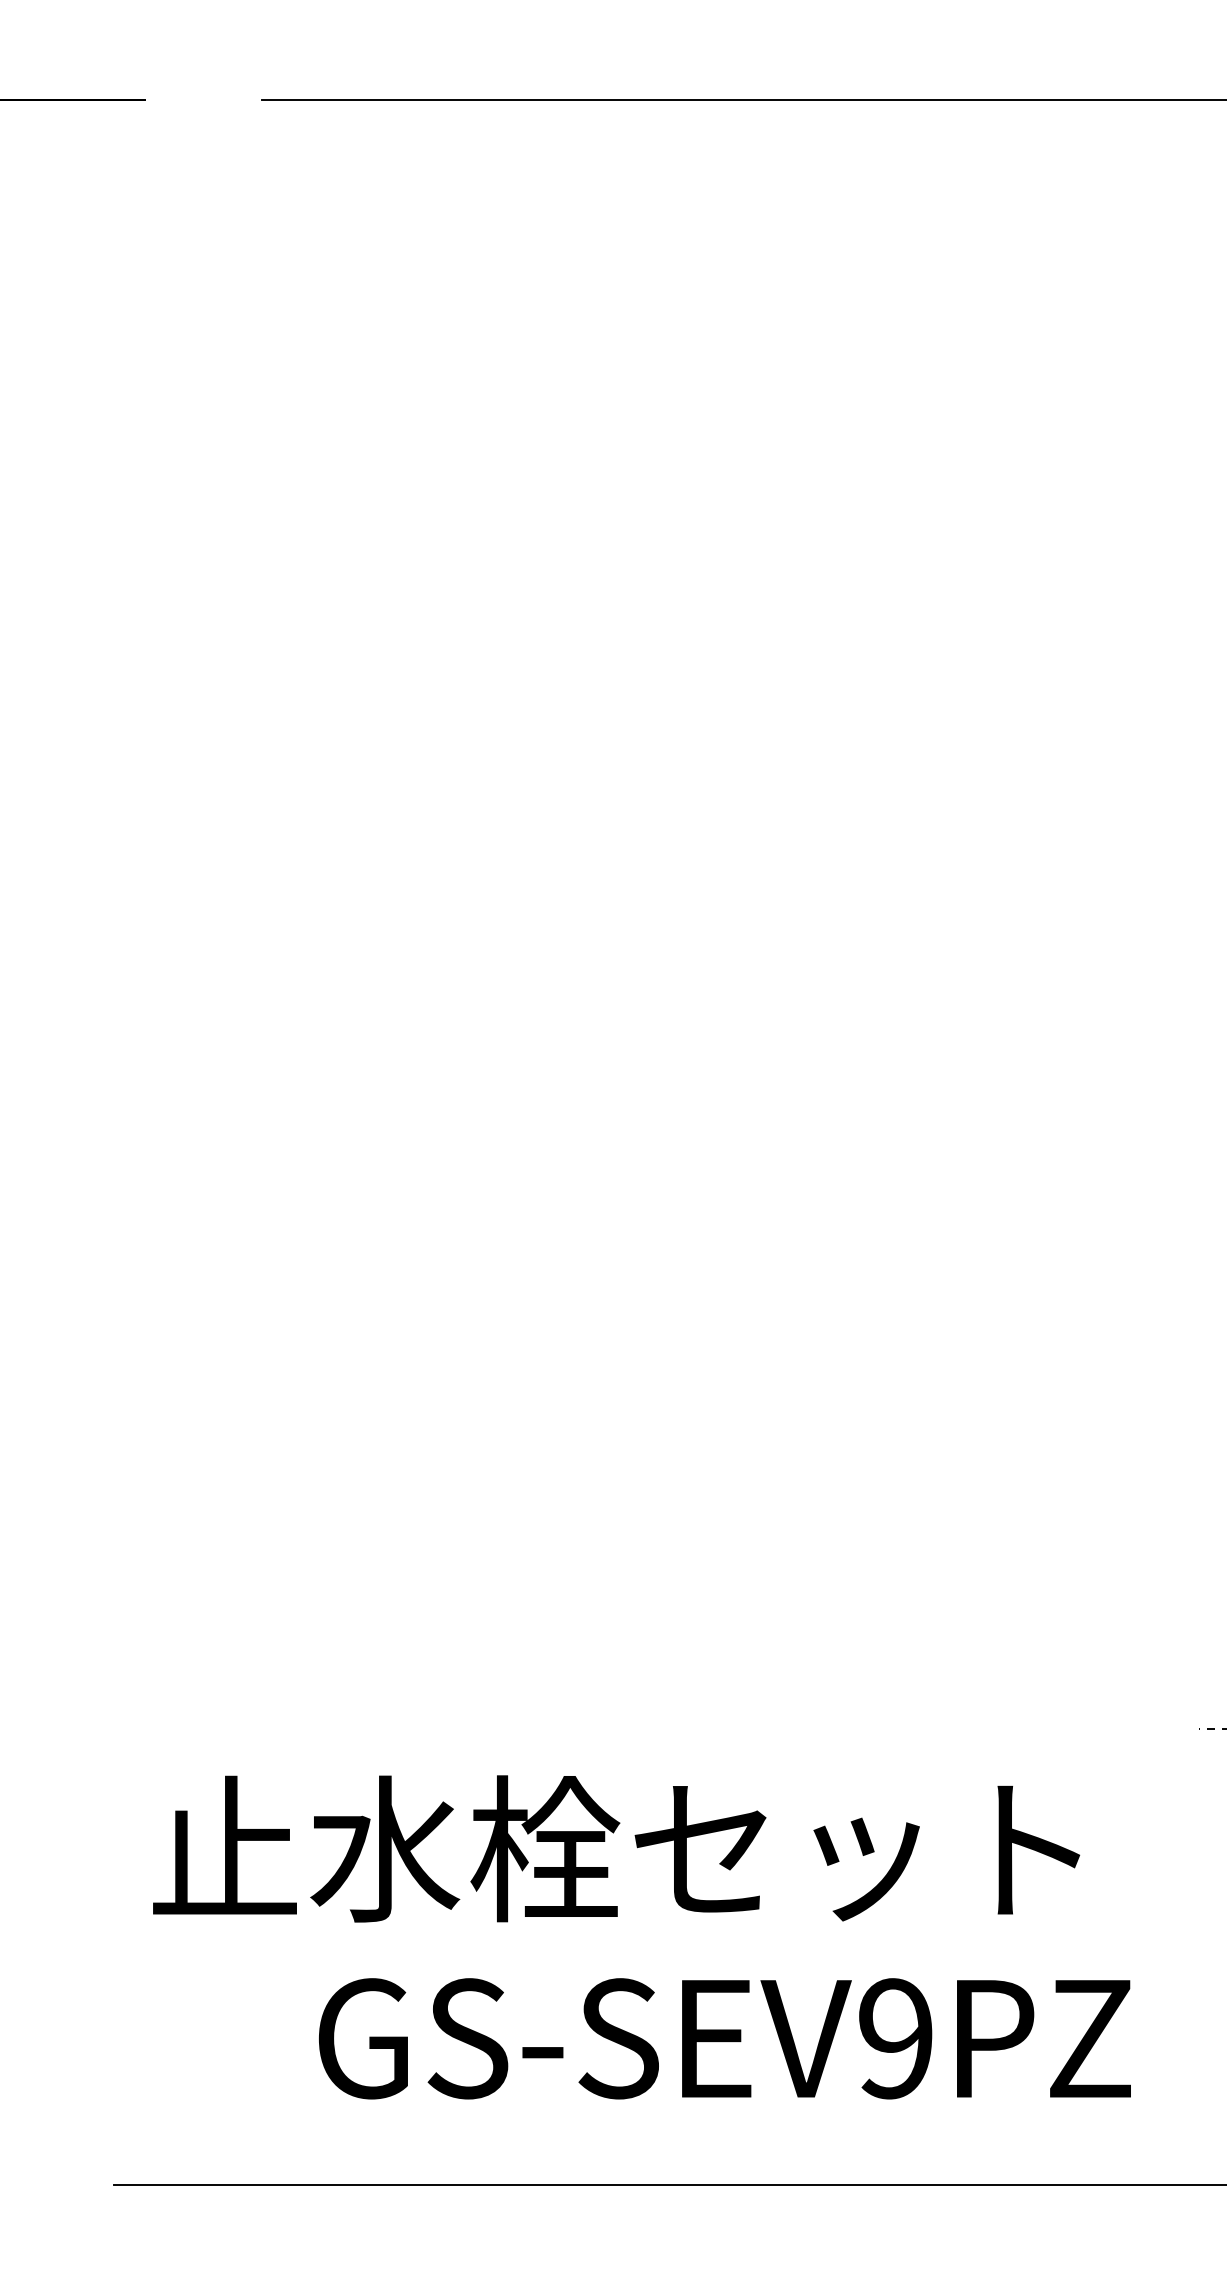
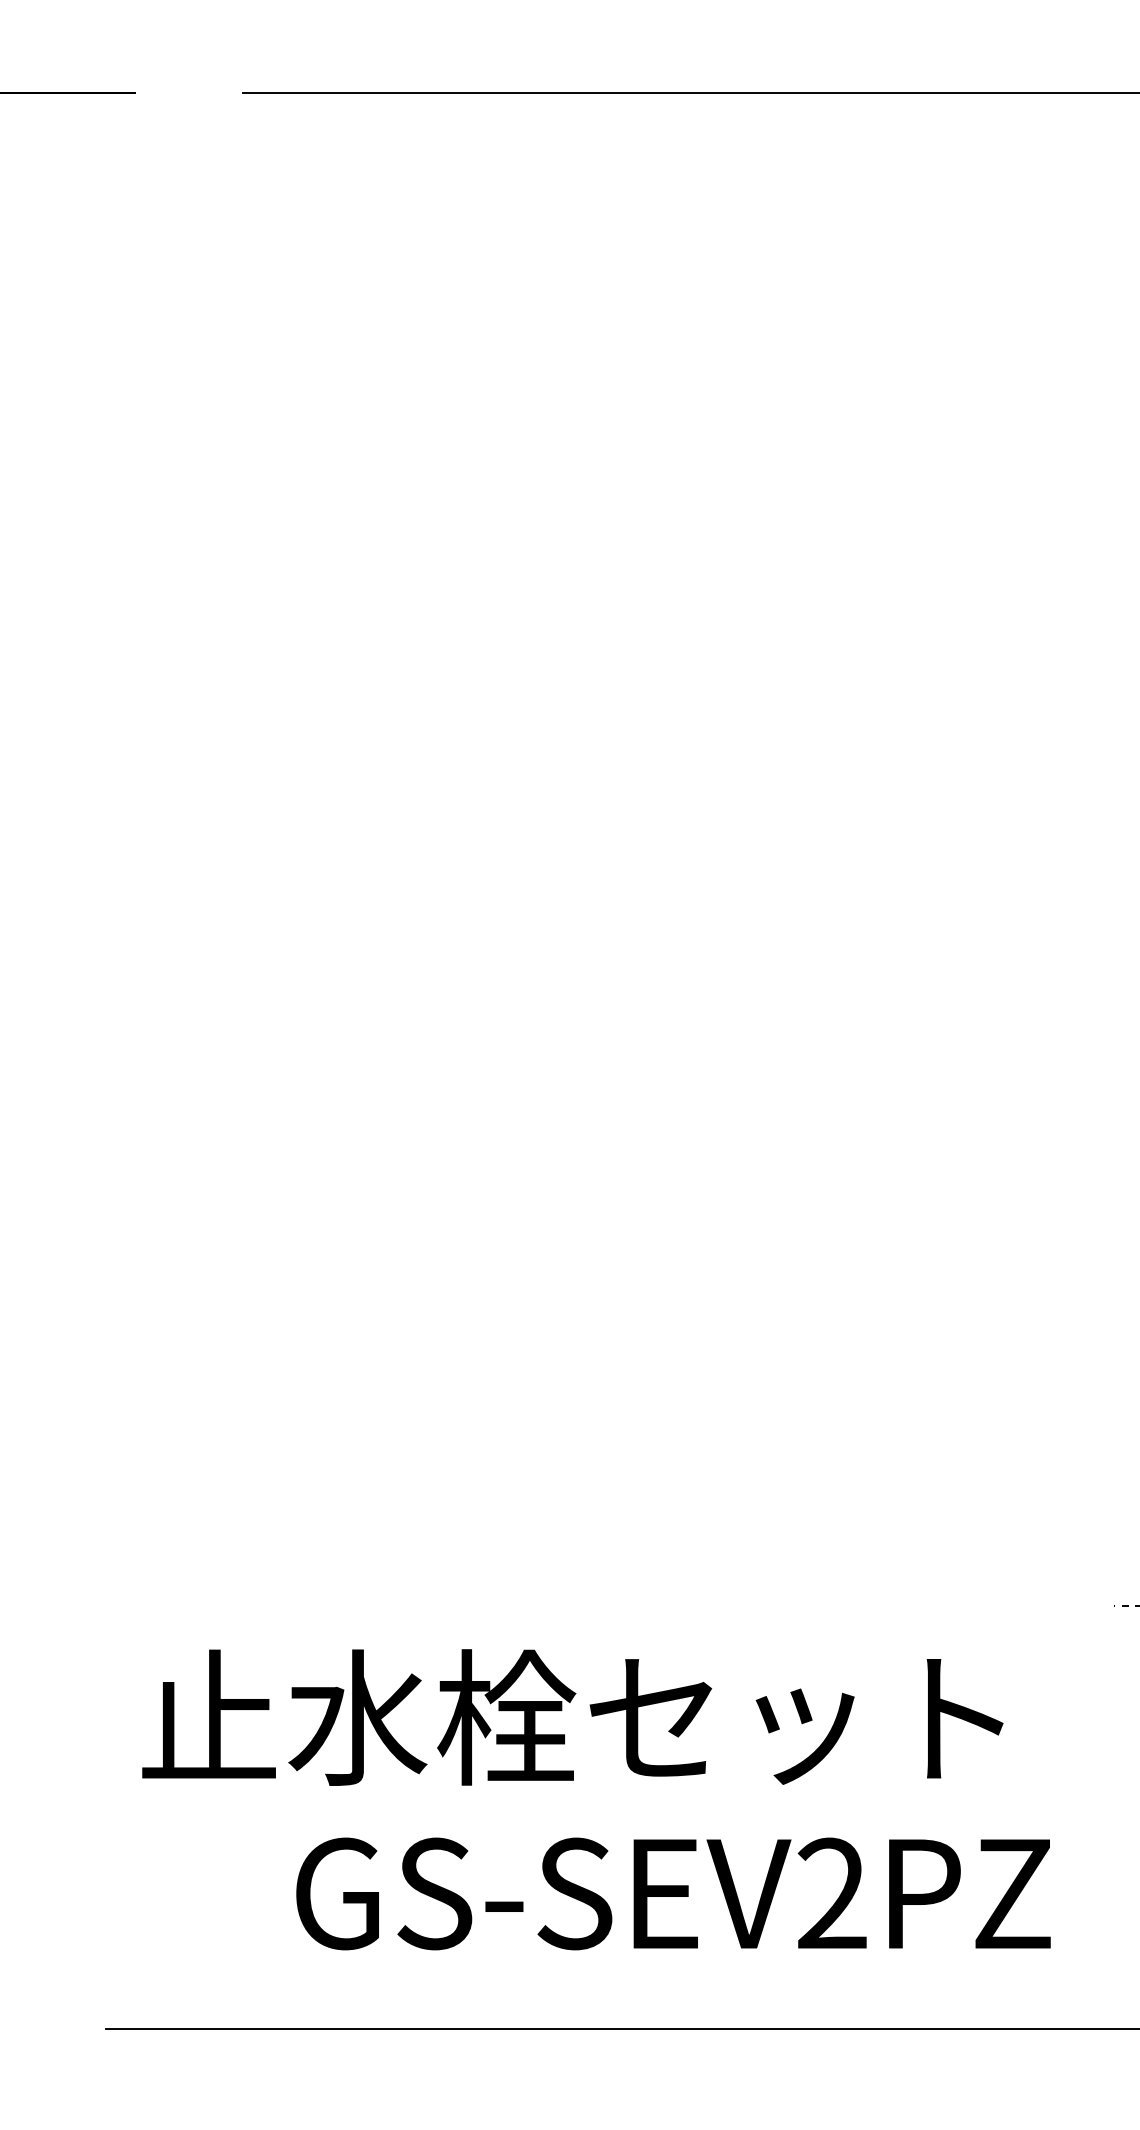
text: (895, 2038) -> (831, 1893), GS-SEV9PZ -> GS-SEV2PZ

